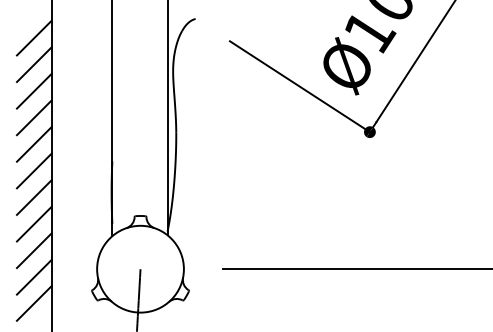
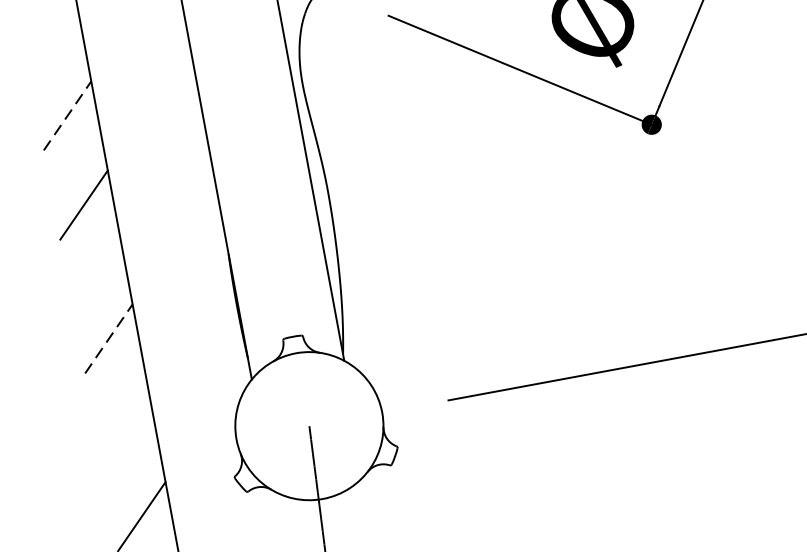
line: (33, 37) -> (57, 70), removed
line: (34, 64) -> (67, 115), solid -> dashed
line: (33, 90) -> (74, 159), removed
line: (33, 144) -> (90, 250), removed
line: (33, 170) -> (99, 293), removed
line: (34, 197) -> (109, 338), solid -> dashed
line: (33, 223) -> (115, 382), removed
line: (33, 250) -> (123, 428), removed
line: (33, 276) -> (132, 471), removed

